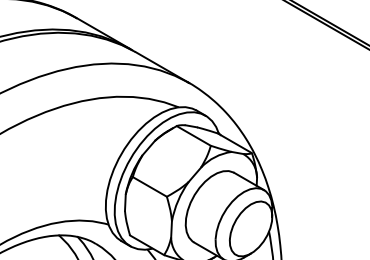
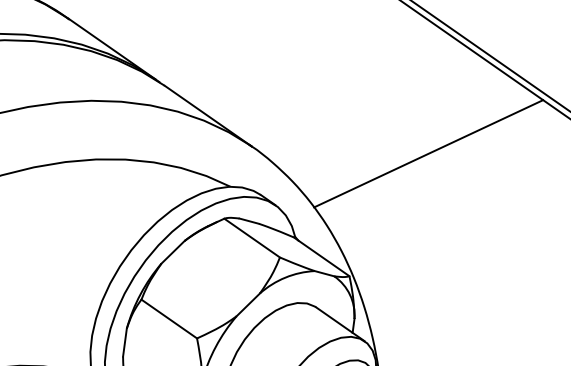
line: (291, 78) -> (428, 153), added

